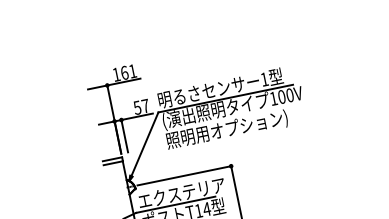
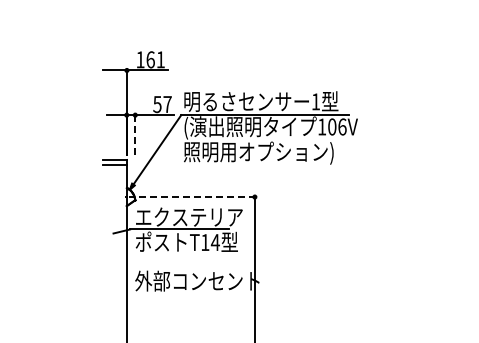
text: (290, 94) -> (342, 126), 100V -> 106V
line: (124, 135) -> (135, 134), solid -> dashed
line: (185, 176) -> (197, 197), solid -> dashed

